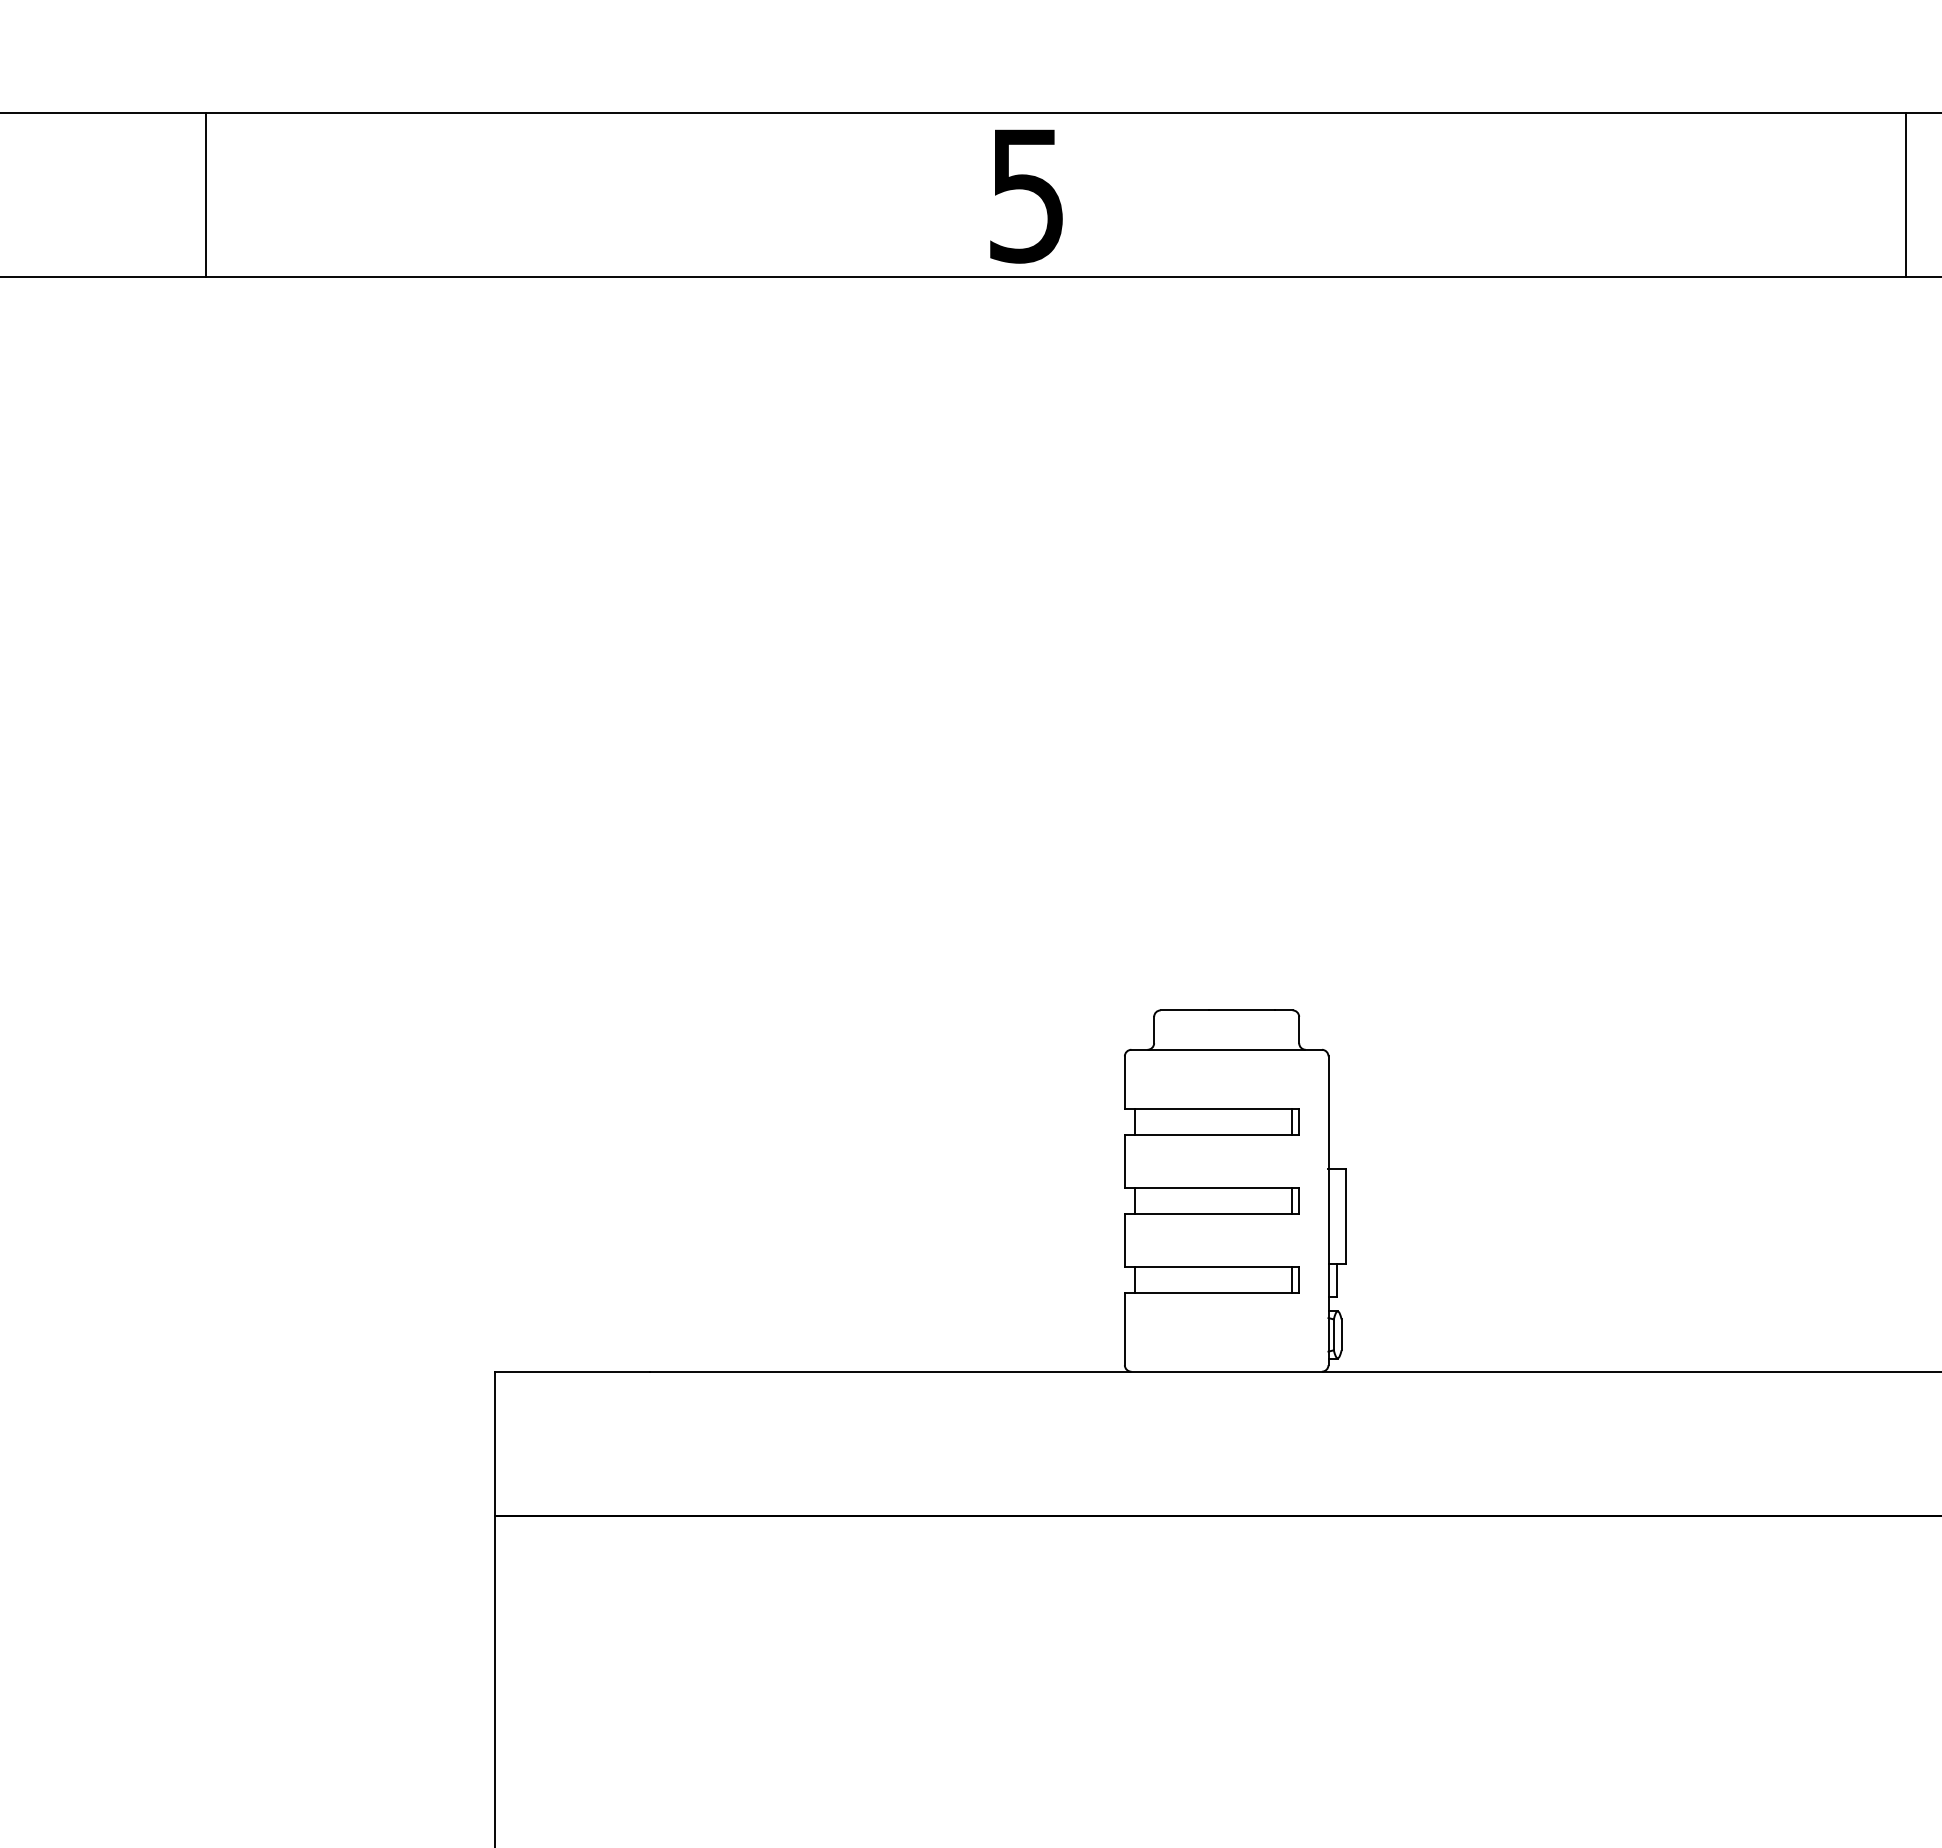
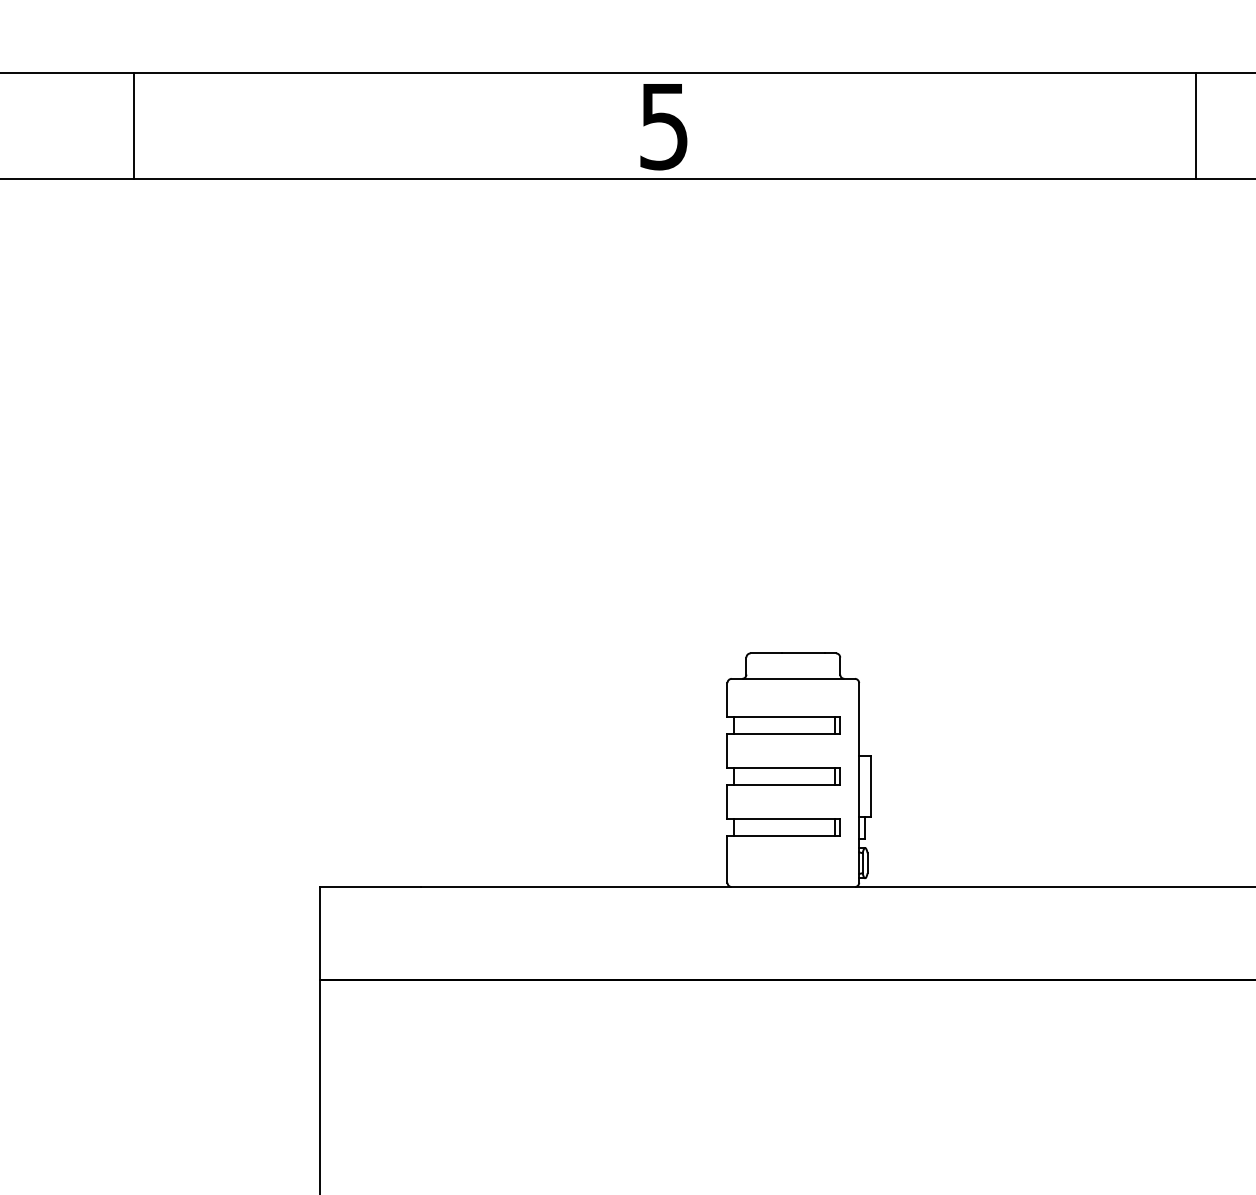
line: (1905, 195) -> (1195, 126), moved

